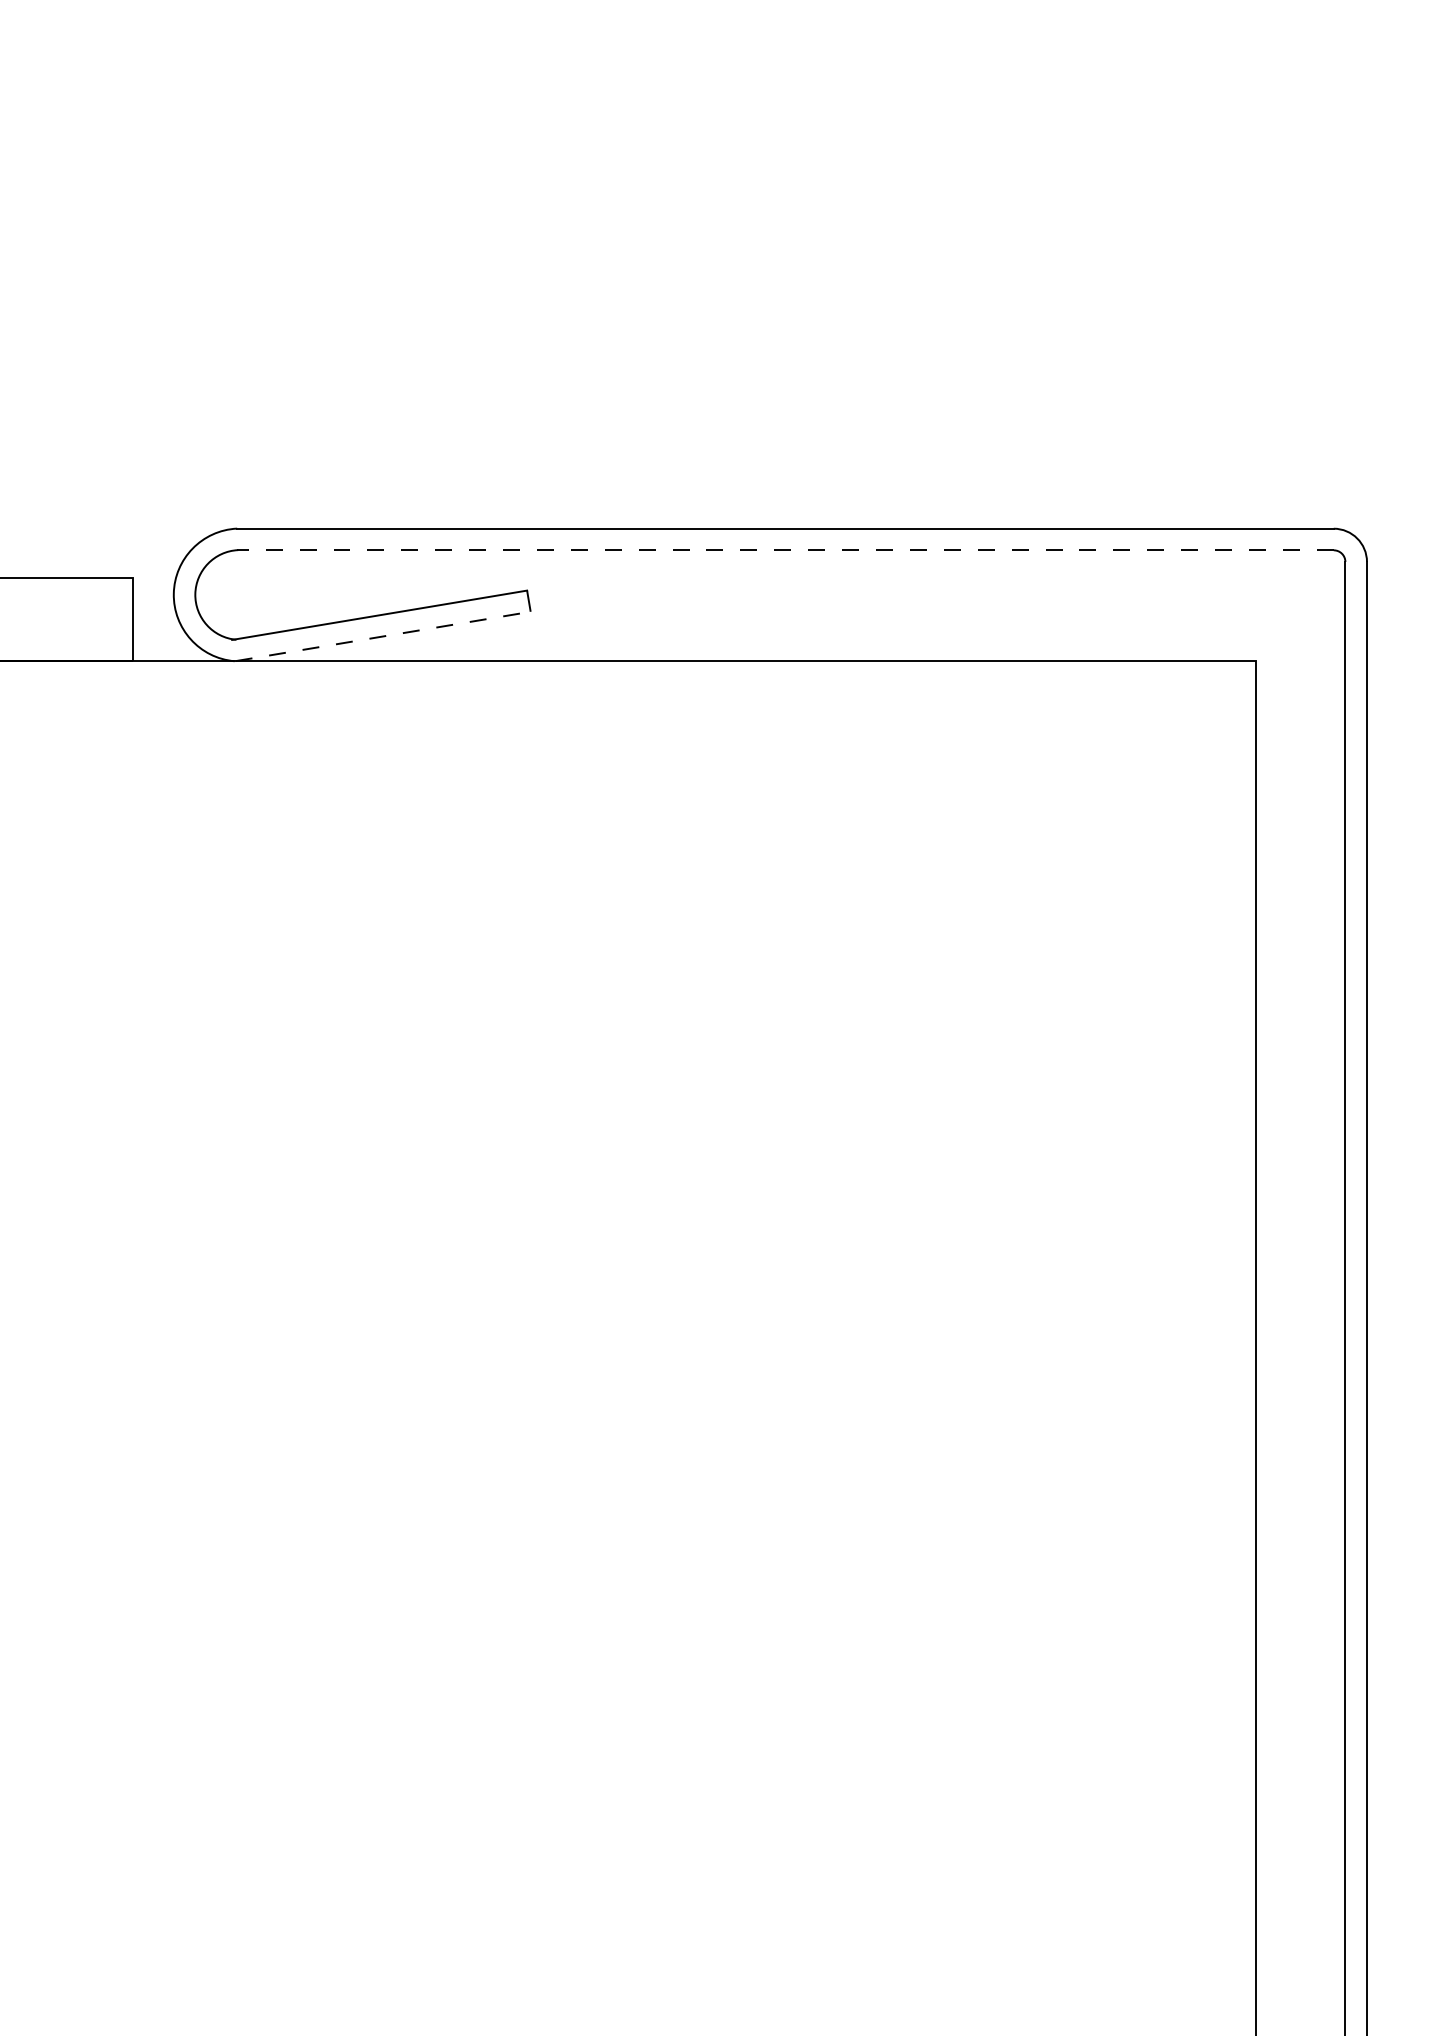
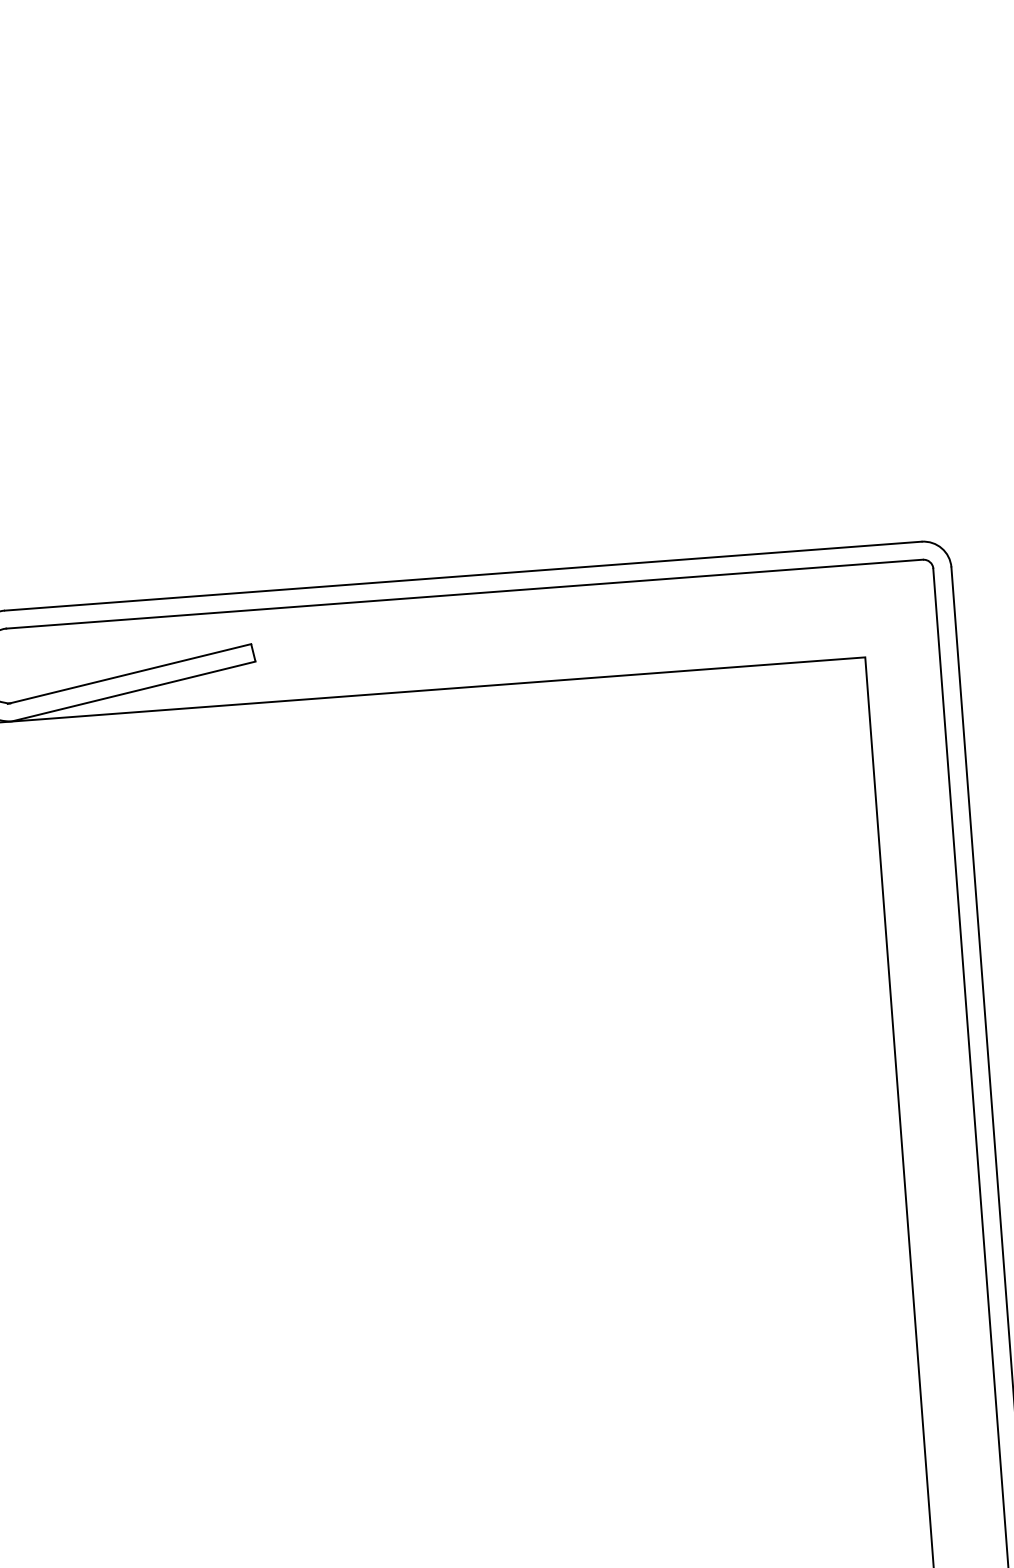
line: (784, 550) -> (463, 594), dashed -> solid
line: (383, 636) -> (134, 691), dashed -> solid

